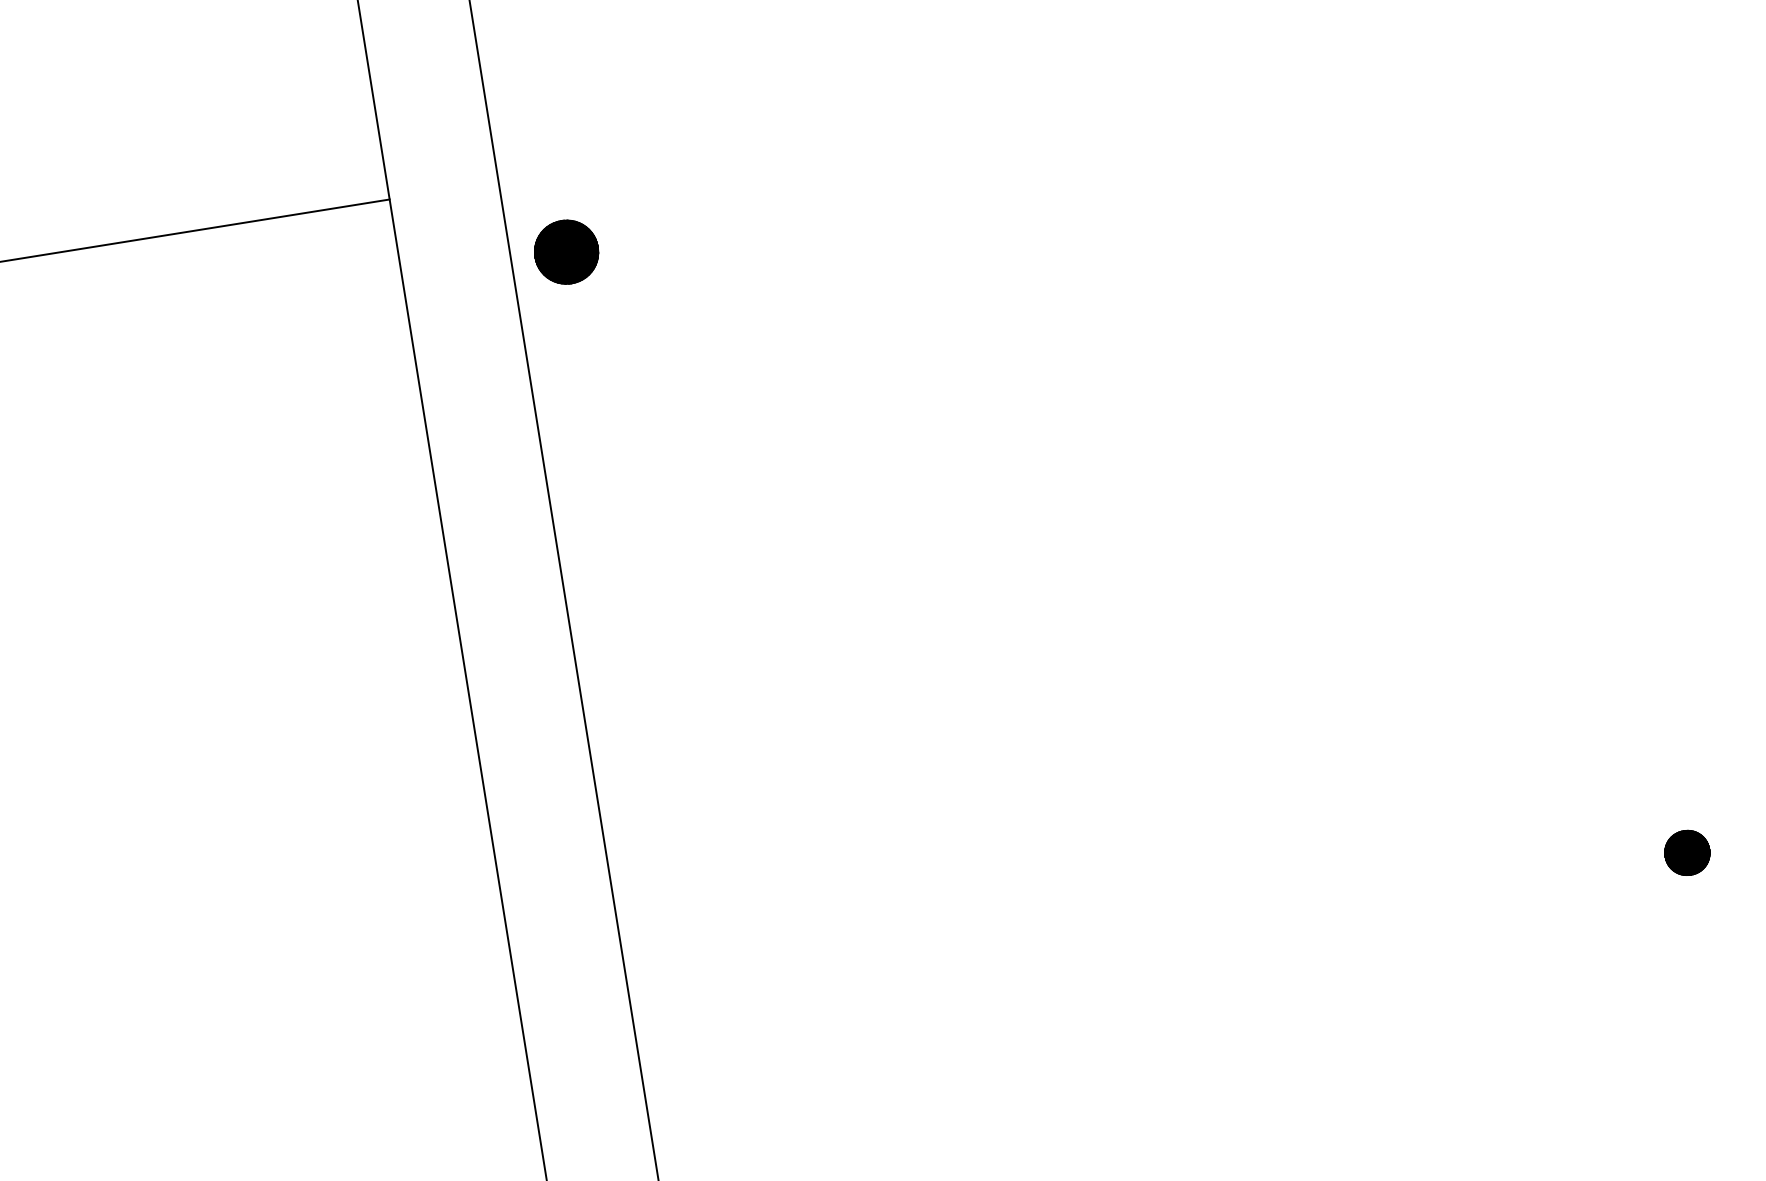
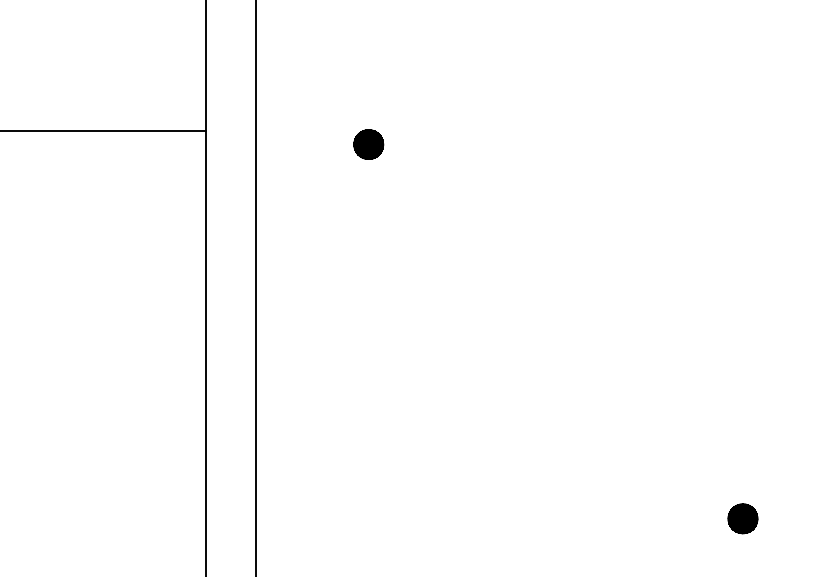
part: (566, 252) -> (368, 144), moved
part: (1686, 852) -> (742, 518), size x1.43

